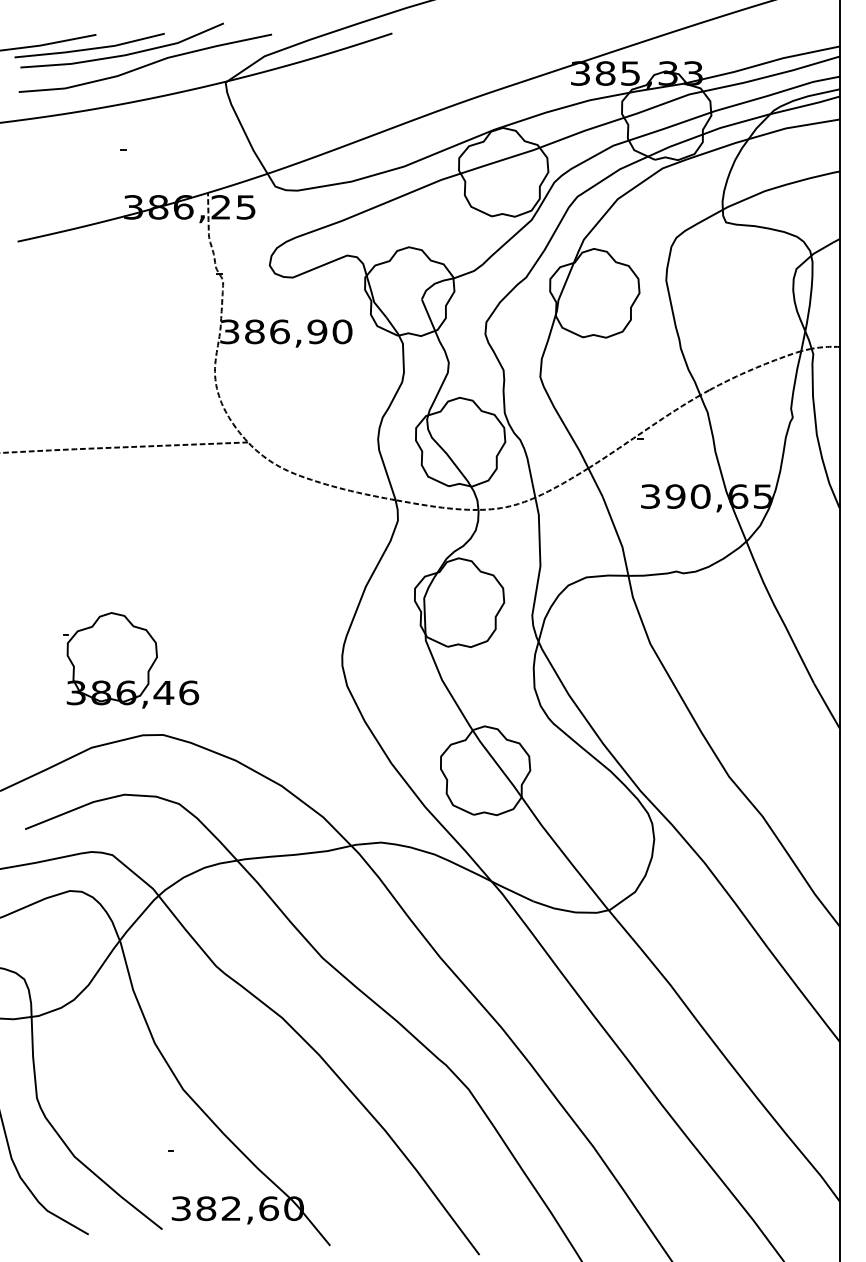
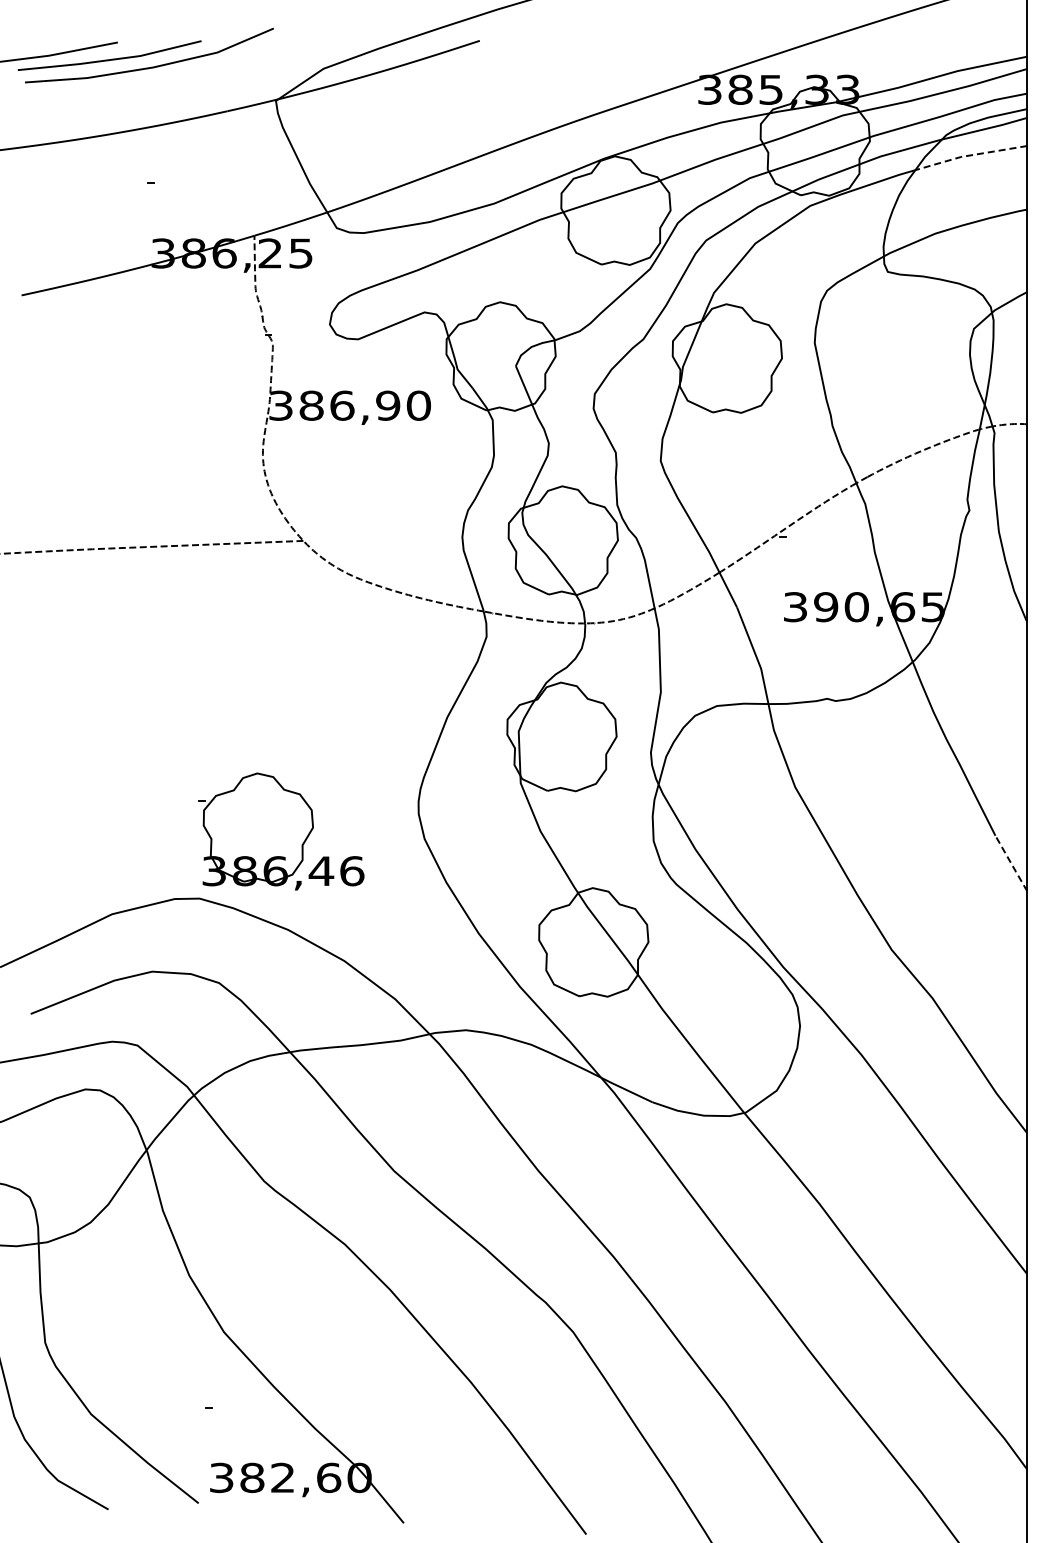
curve: (145, 65) -> (177, 79), removed
line: (792, 127) -> (969, 155), solid -> dashed
part: (131, 660) -> (281, 831), moved
line: (827, 707) -> (1011, 864), solid -> dashed

